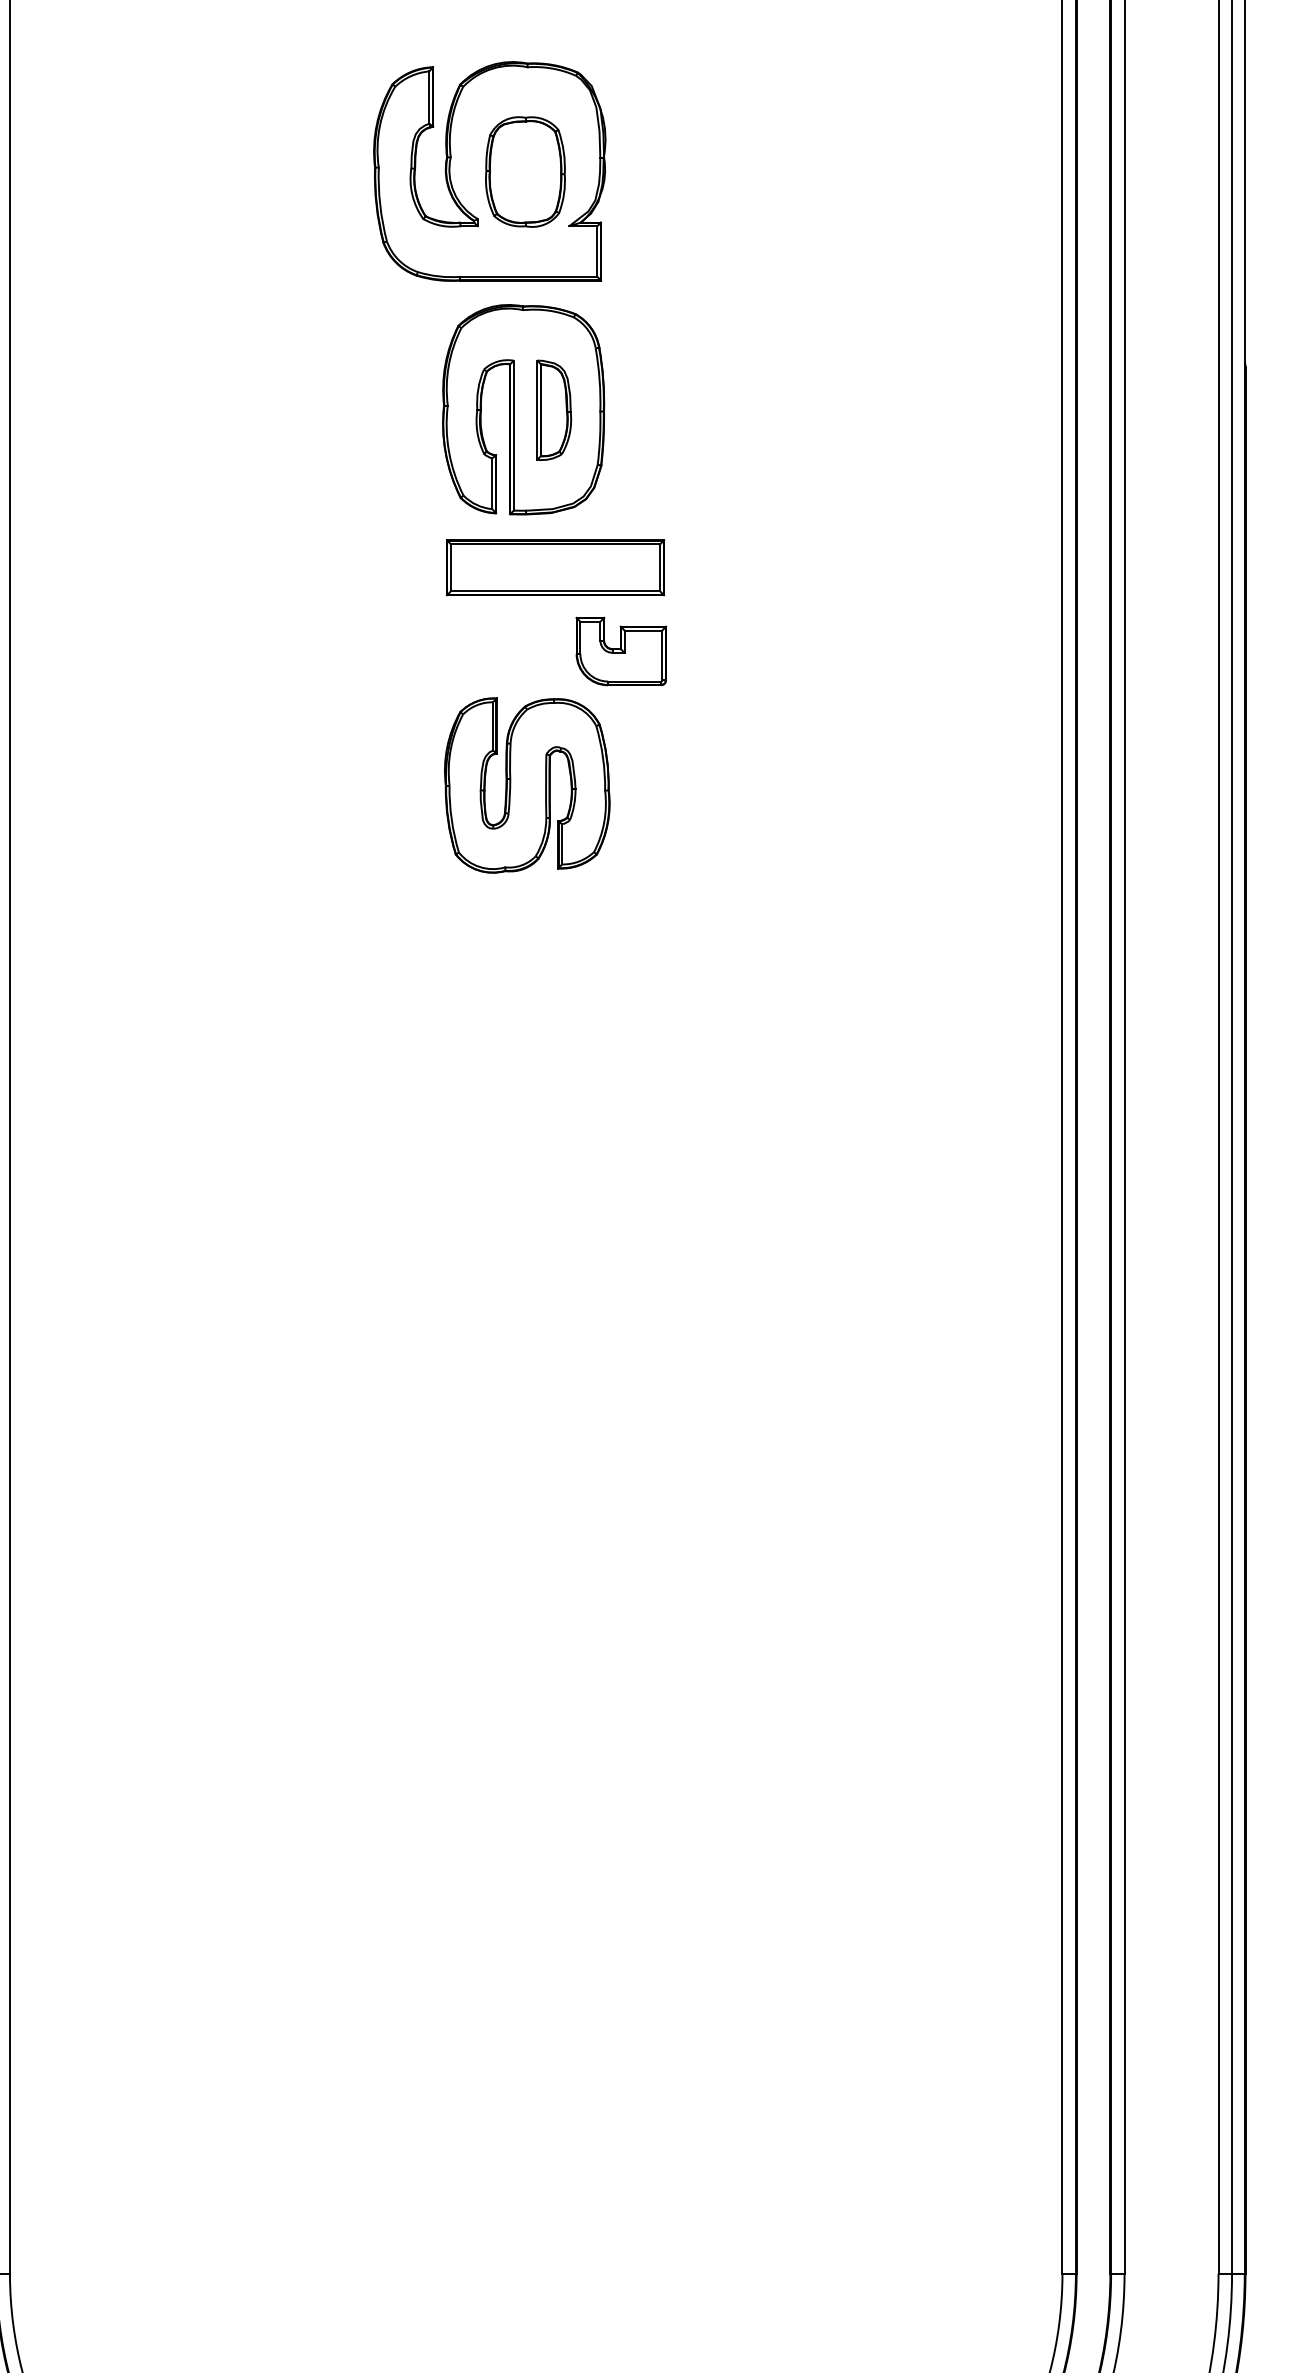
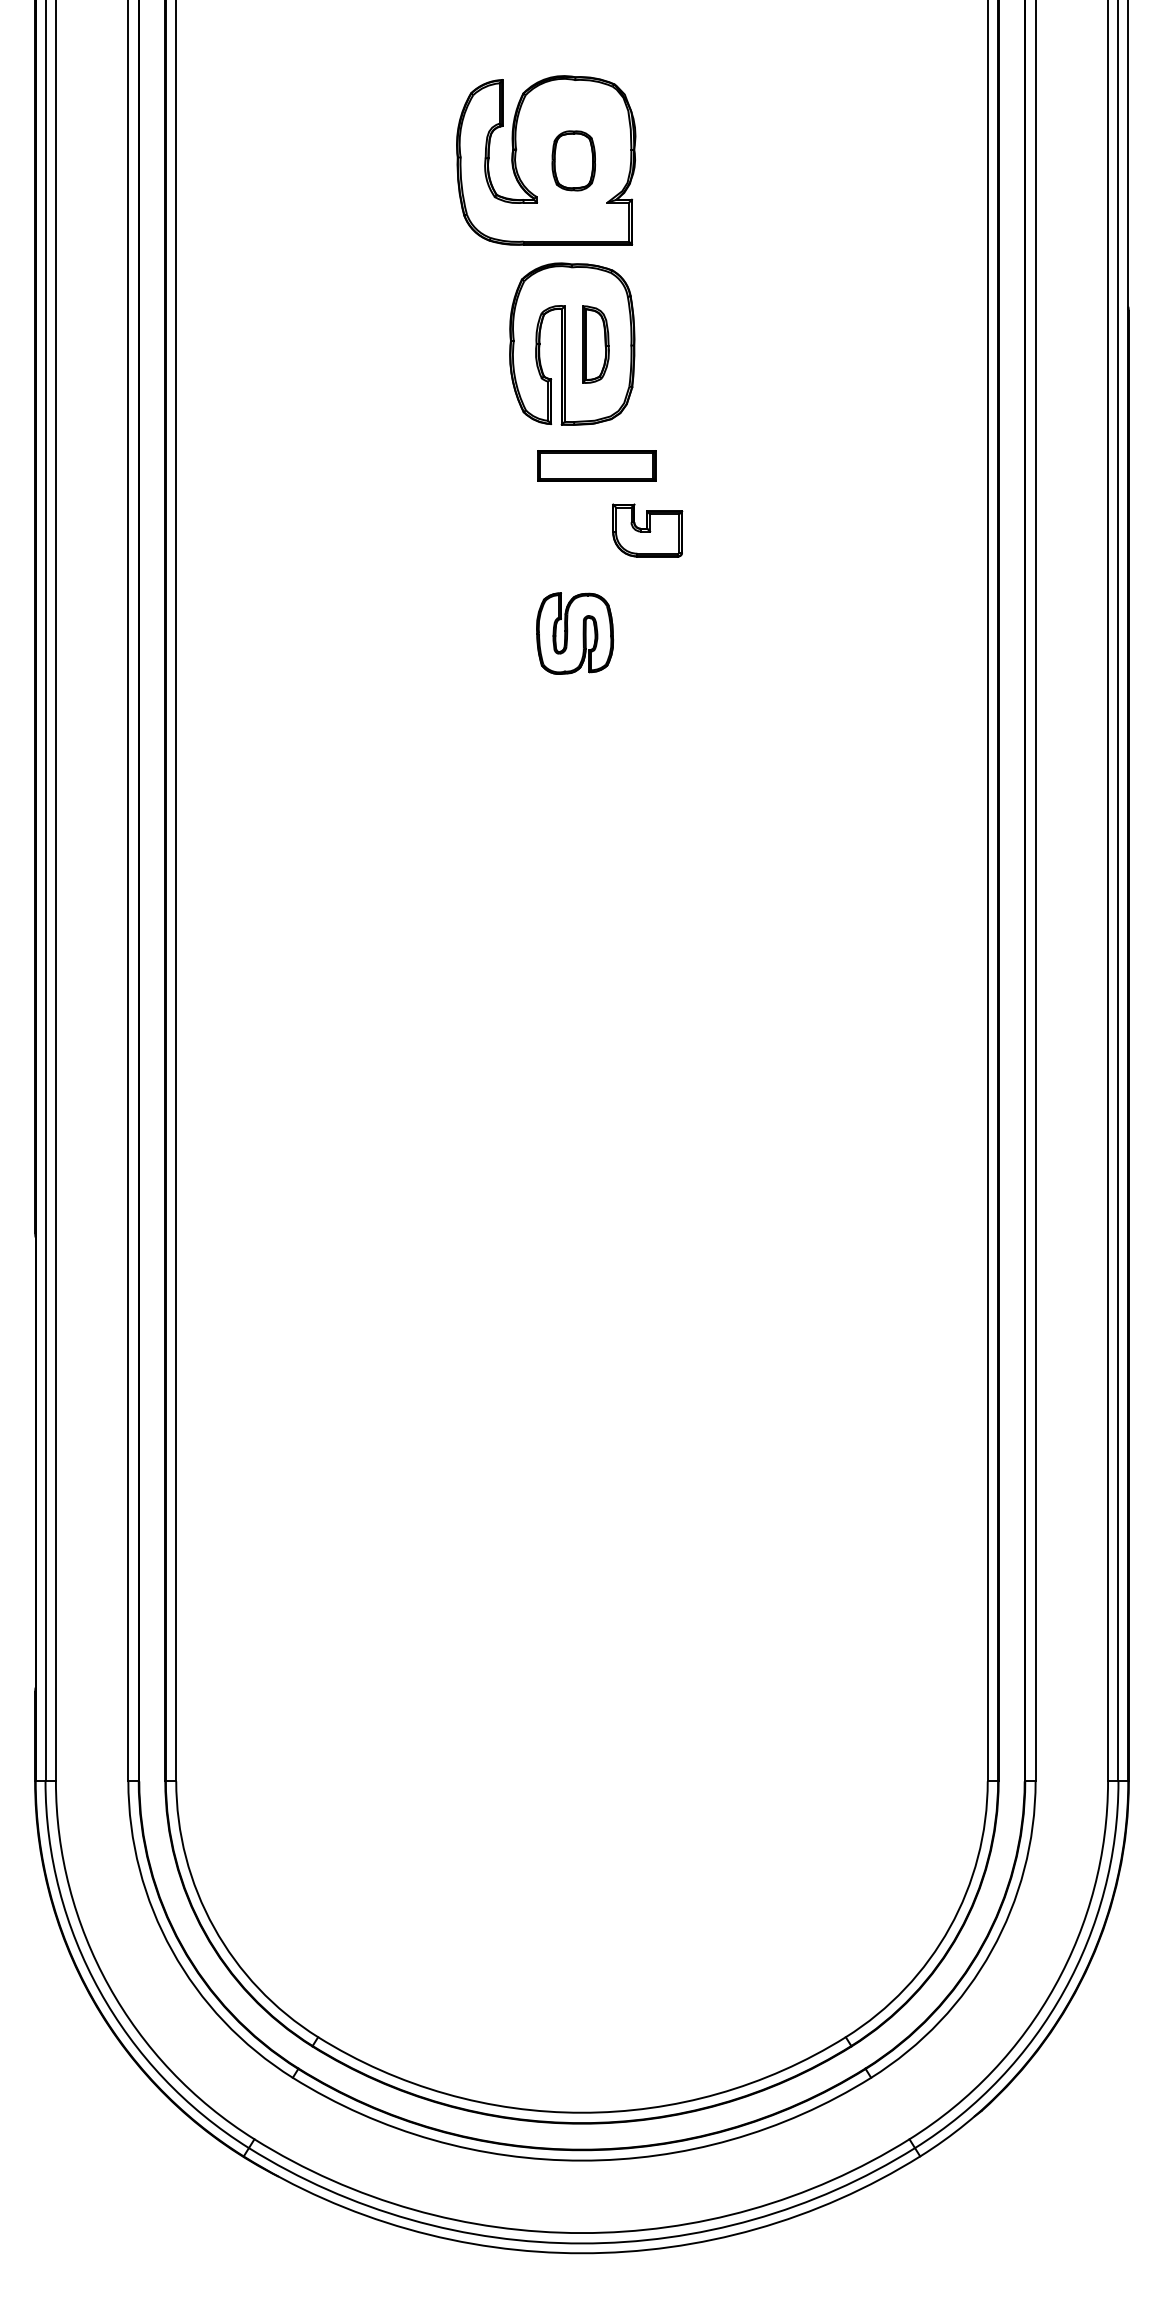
part: (525, 171) -> (573, 160), size x0.7
part: (555, 567) -> (596, 465), size x0.7
part: (526, 785) -> (574, 633), size x0.6

